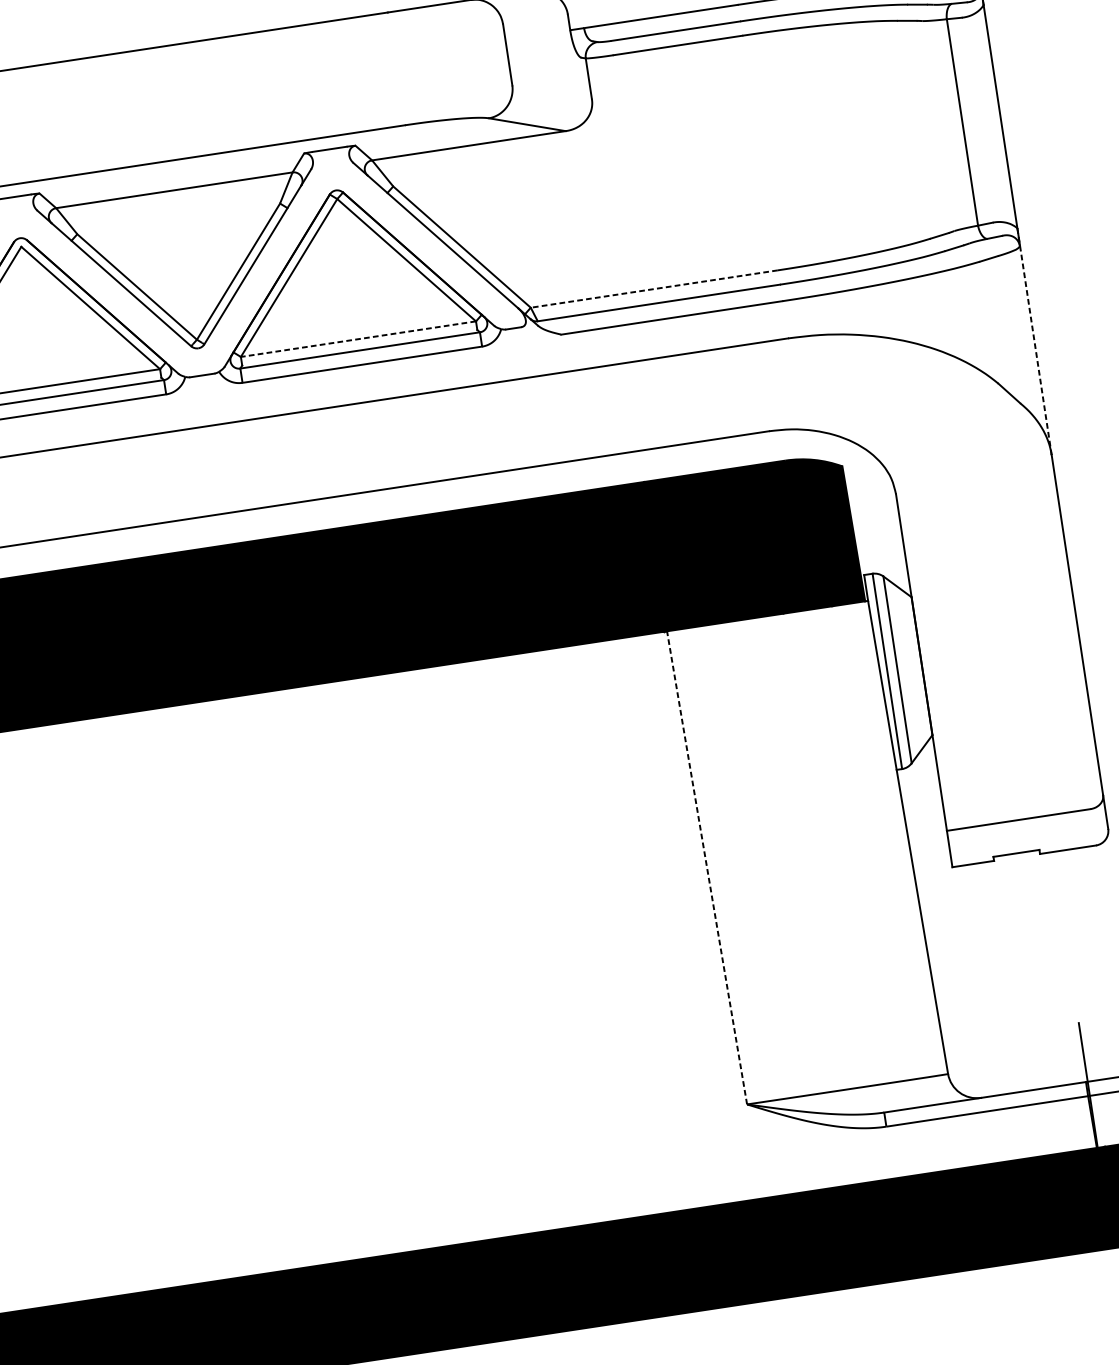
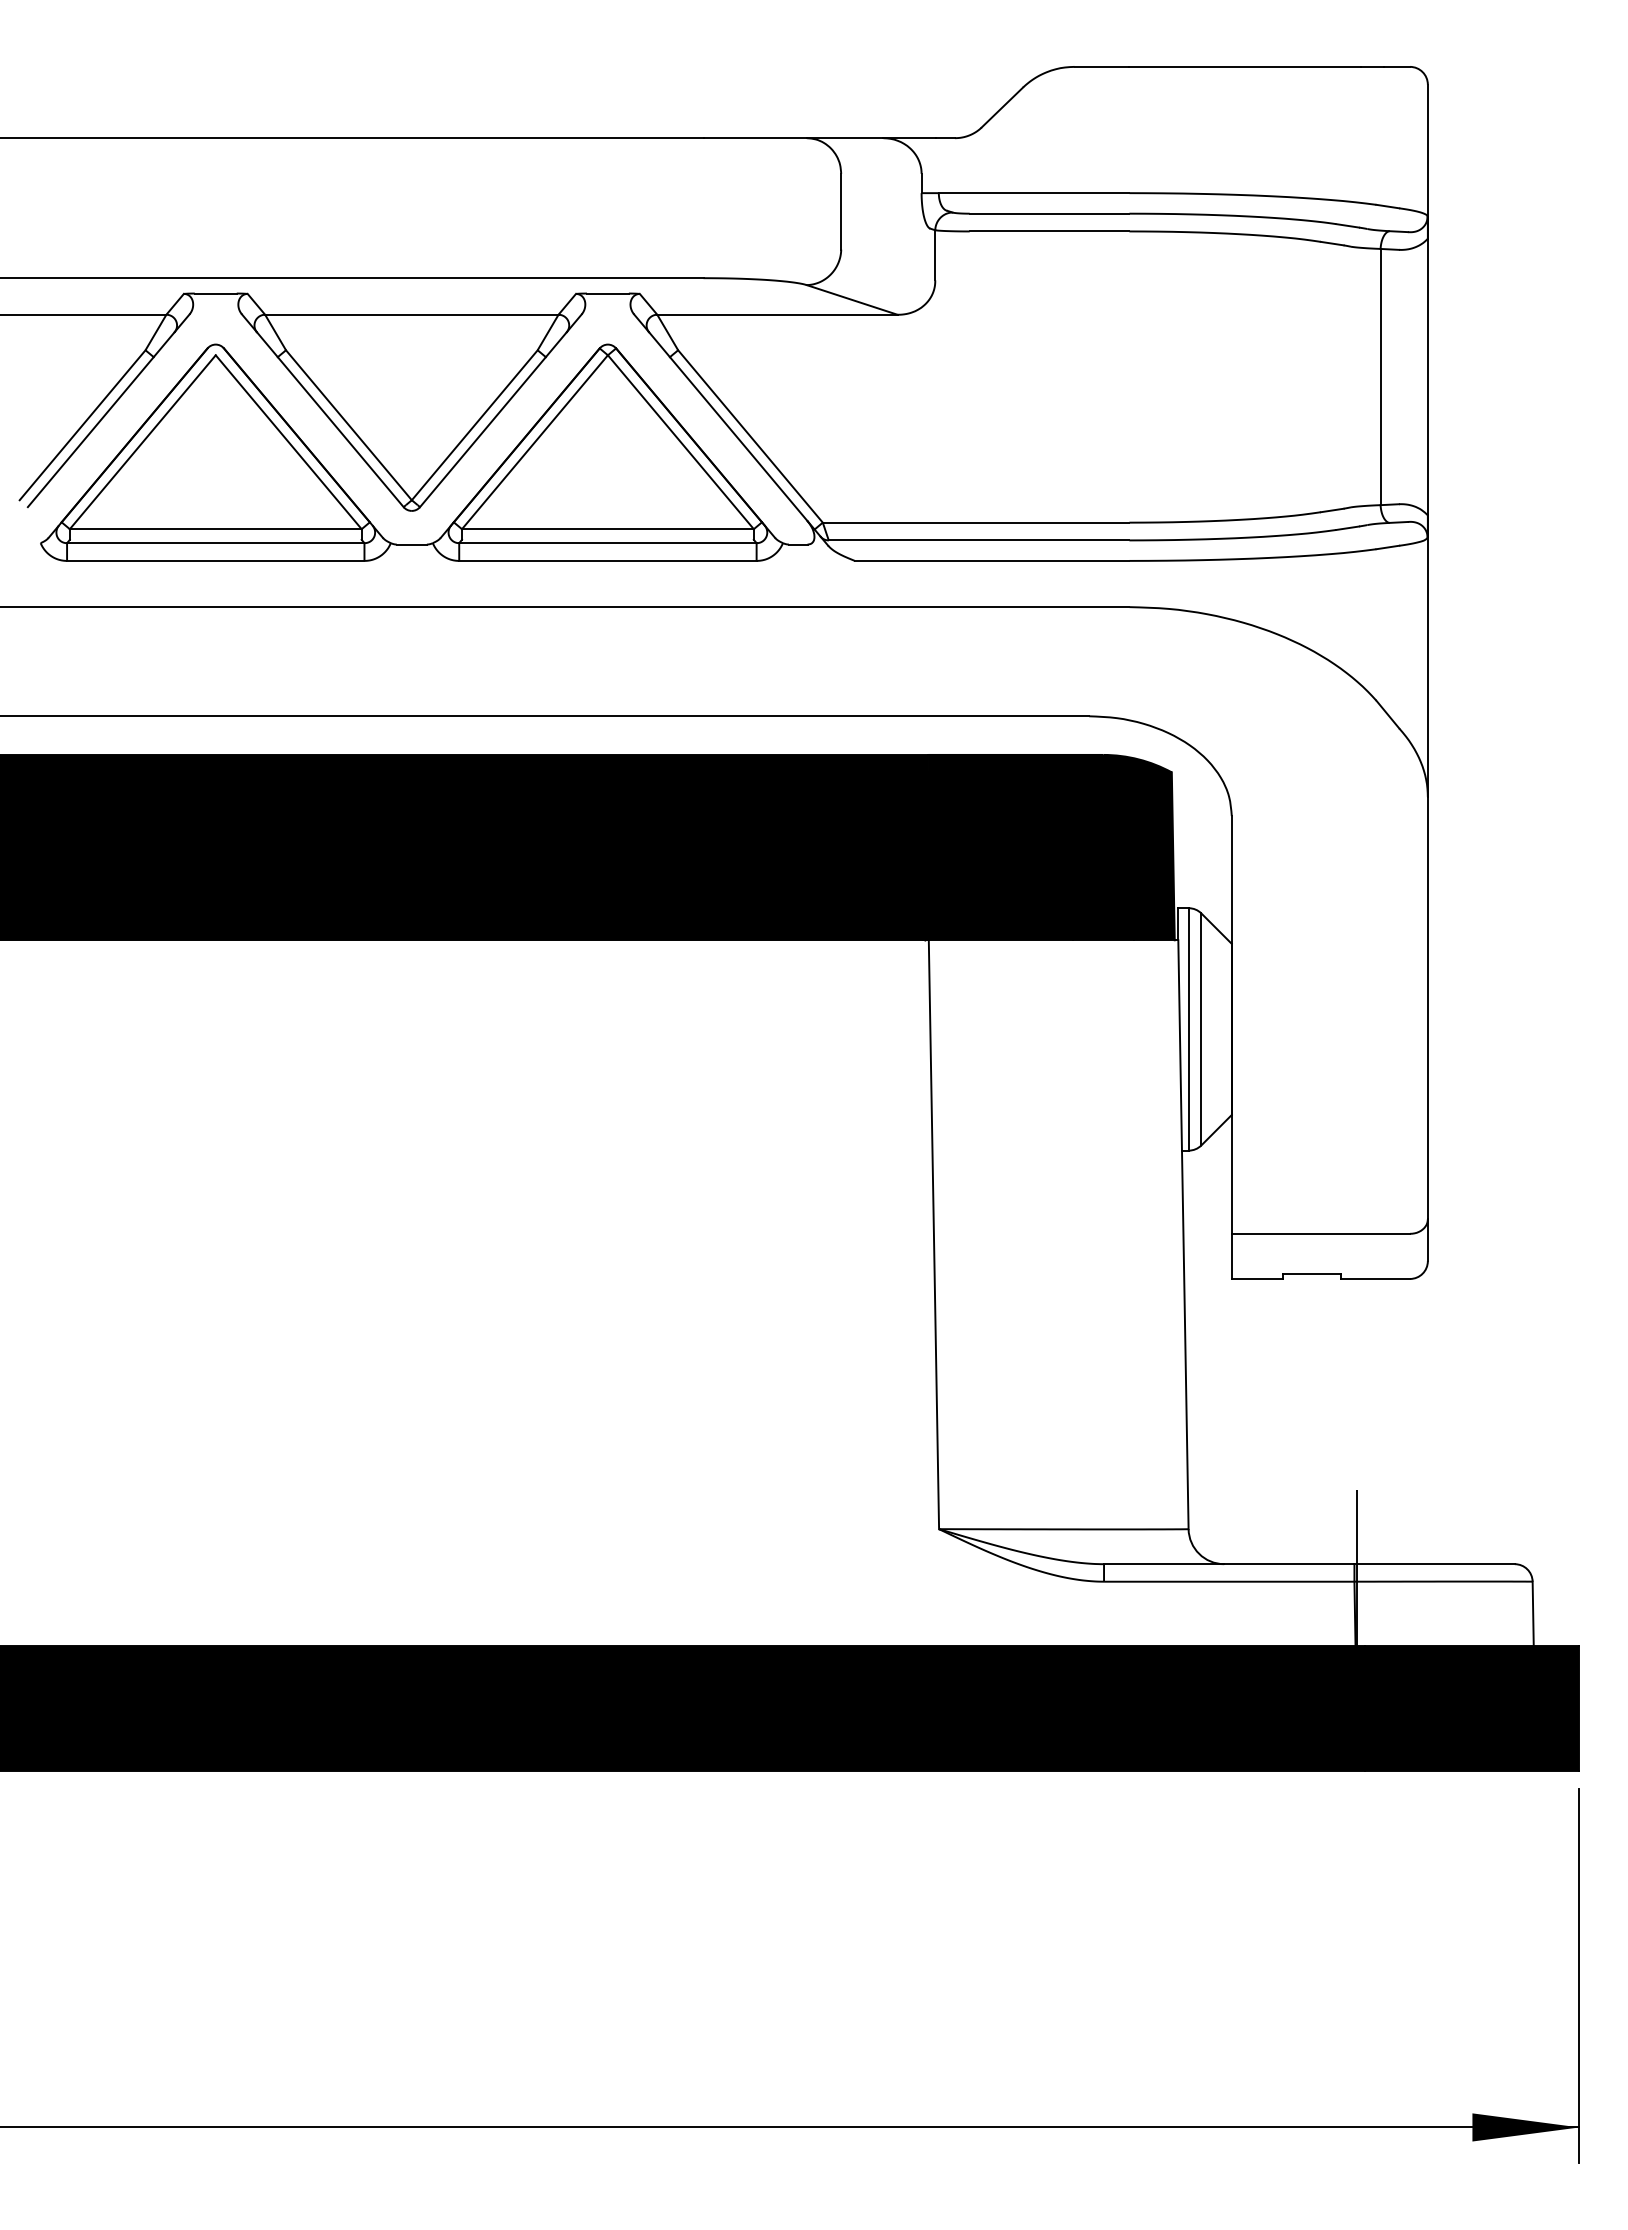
line: (653, 288) -> (975, 522), dashed -> solid
line: (358, 339) -> (607, 529), dashed -> solid
line: (1034, 341) -> (1427, 656), dashed -> solid
line: (706, 867) -> (933, 1234), dashed -> solid

